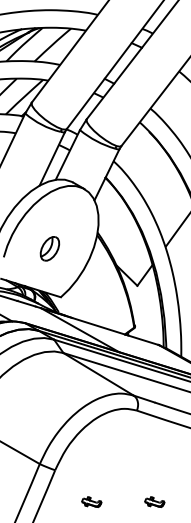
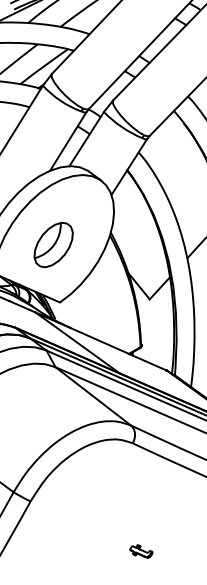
part: (49, 248) -> (53, 244), size x1.67
part: (91, 501) -> (68, 542), removed

